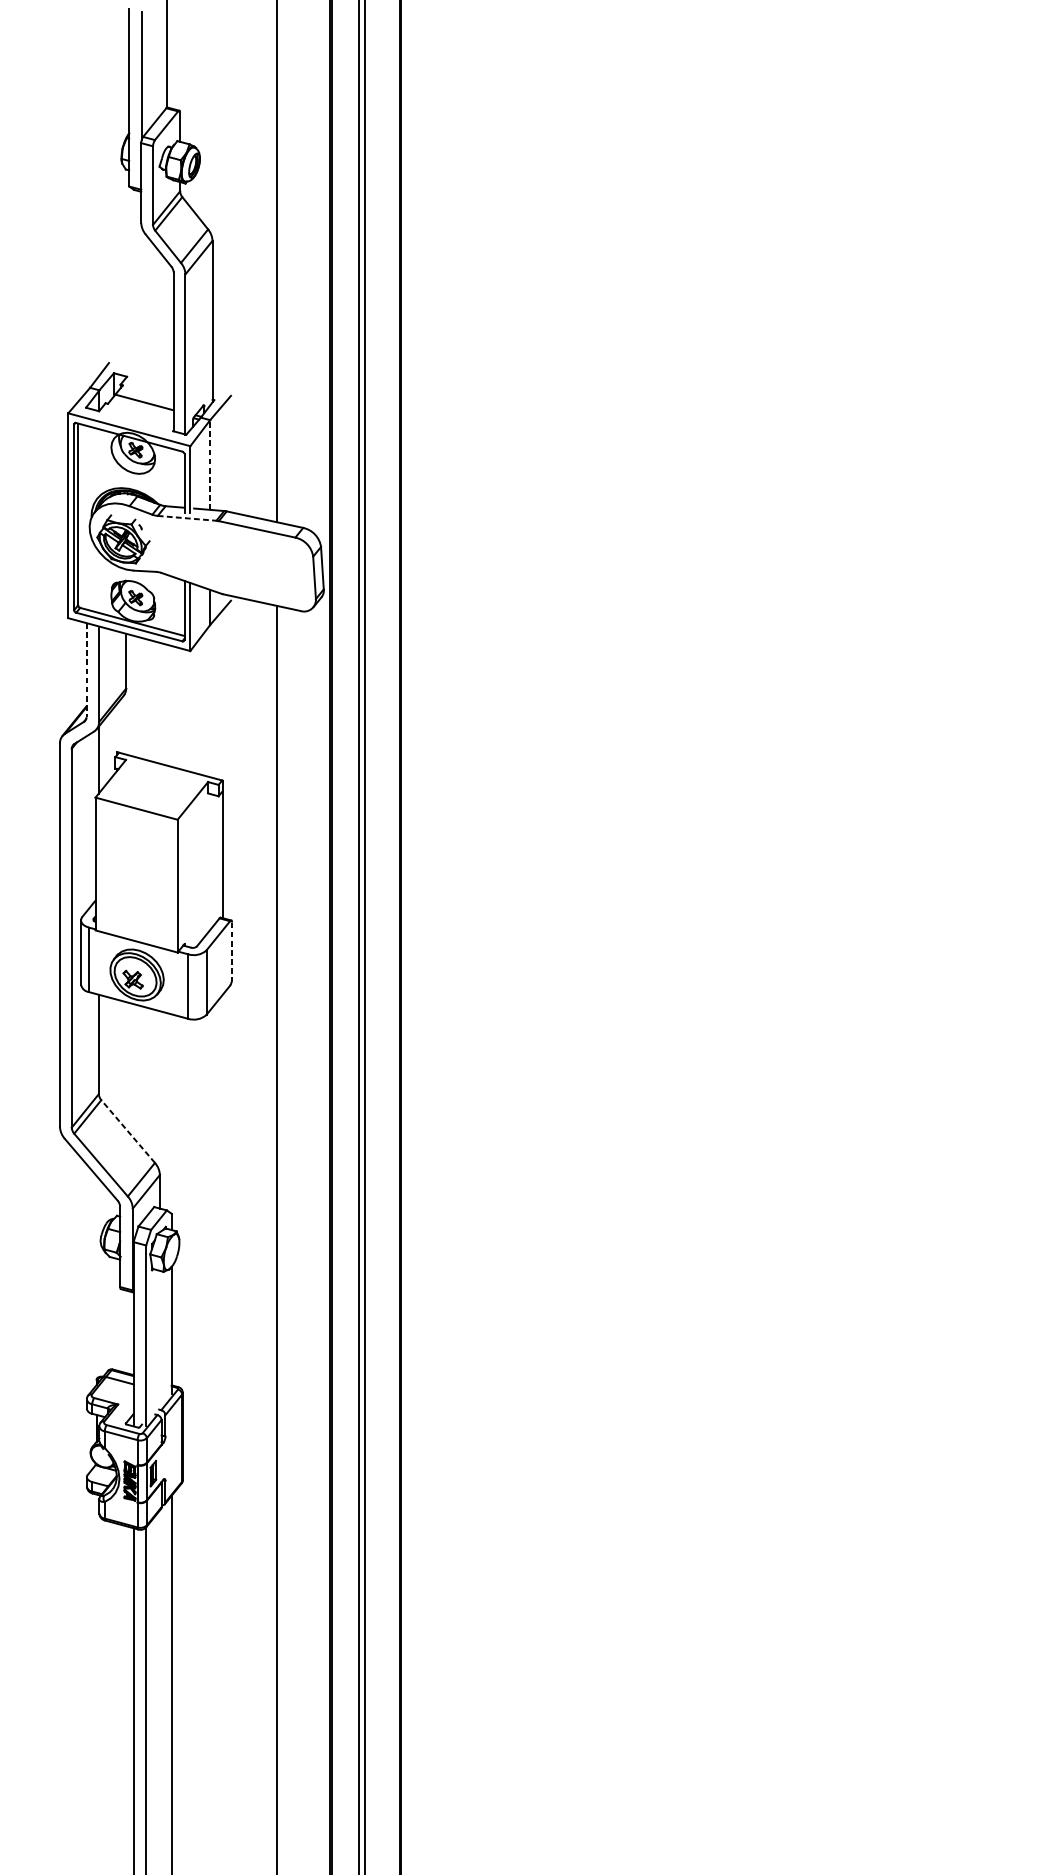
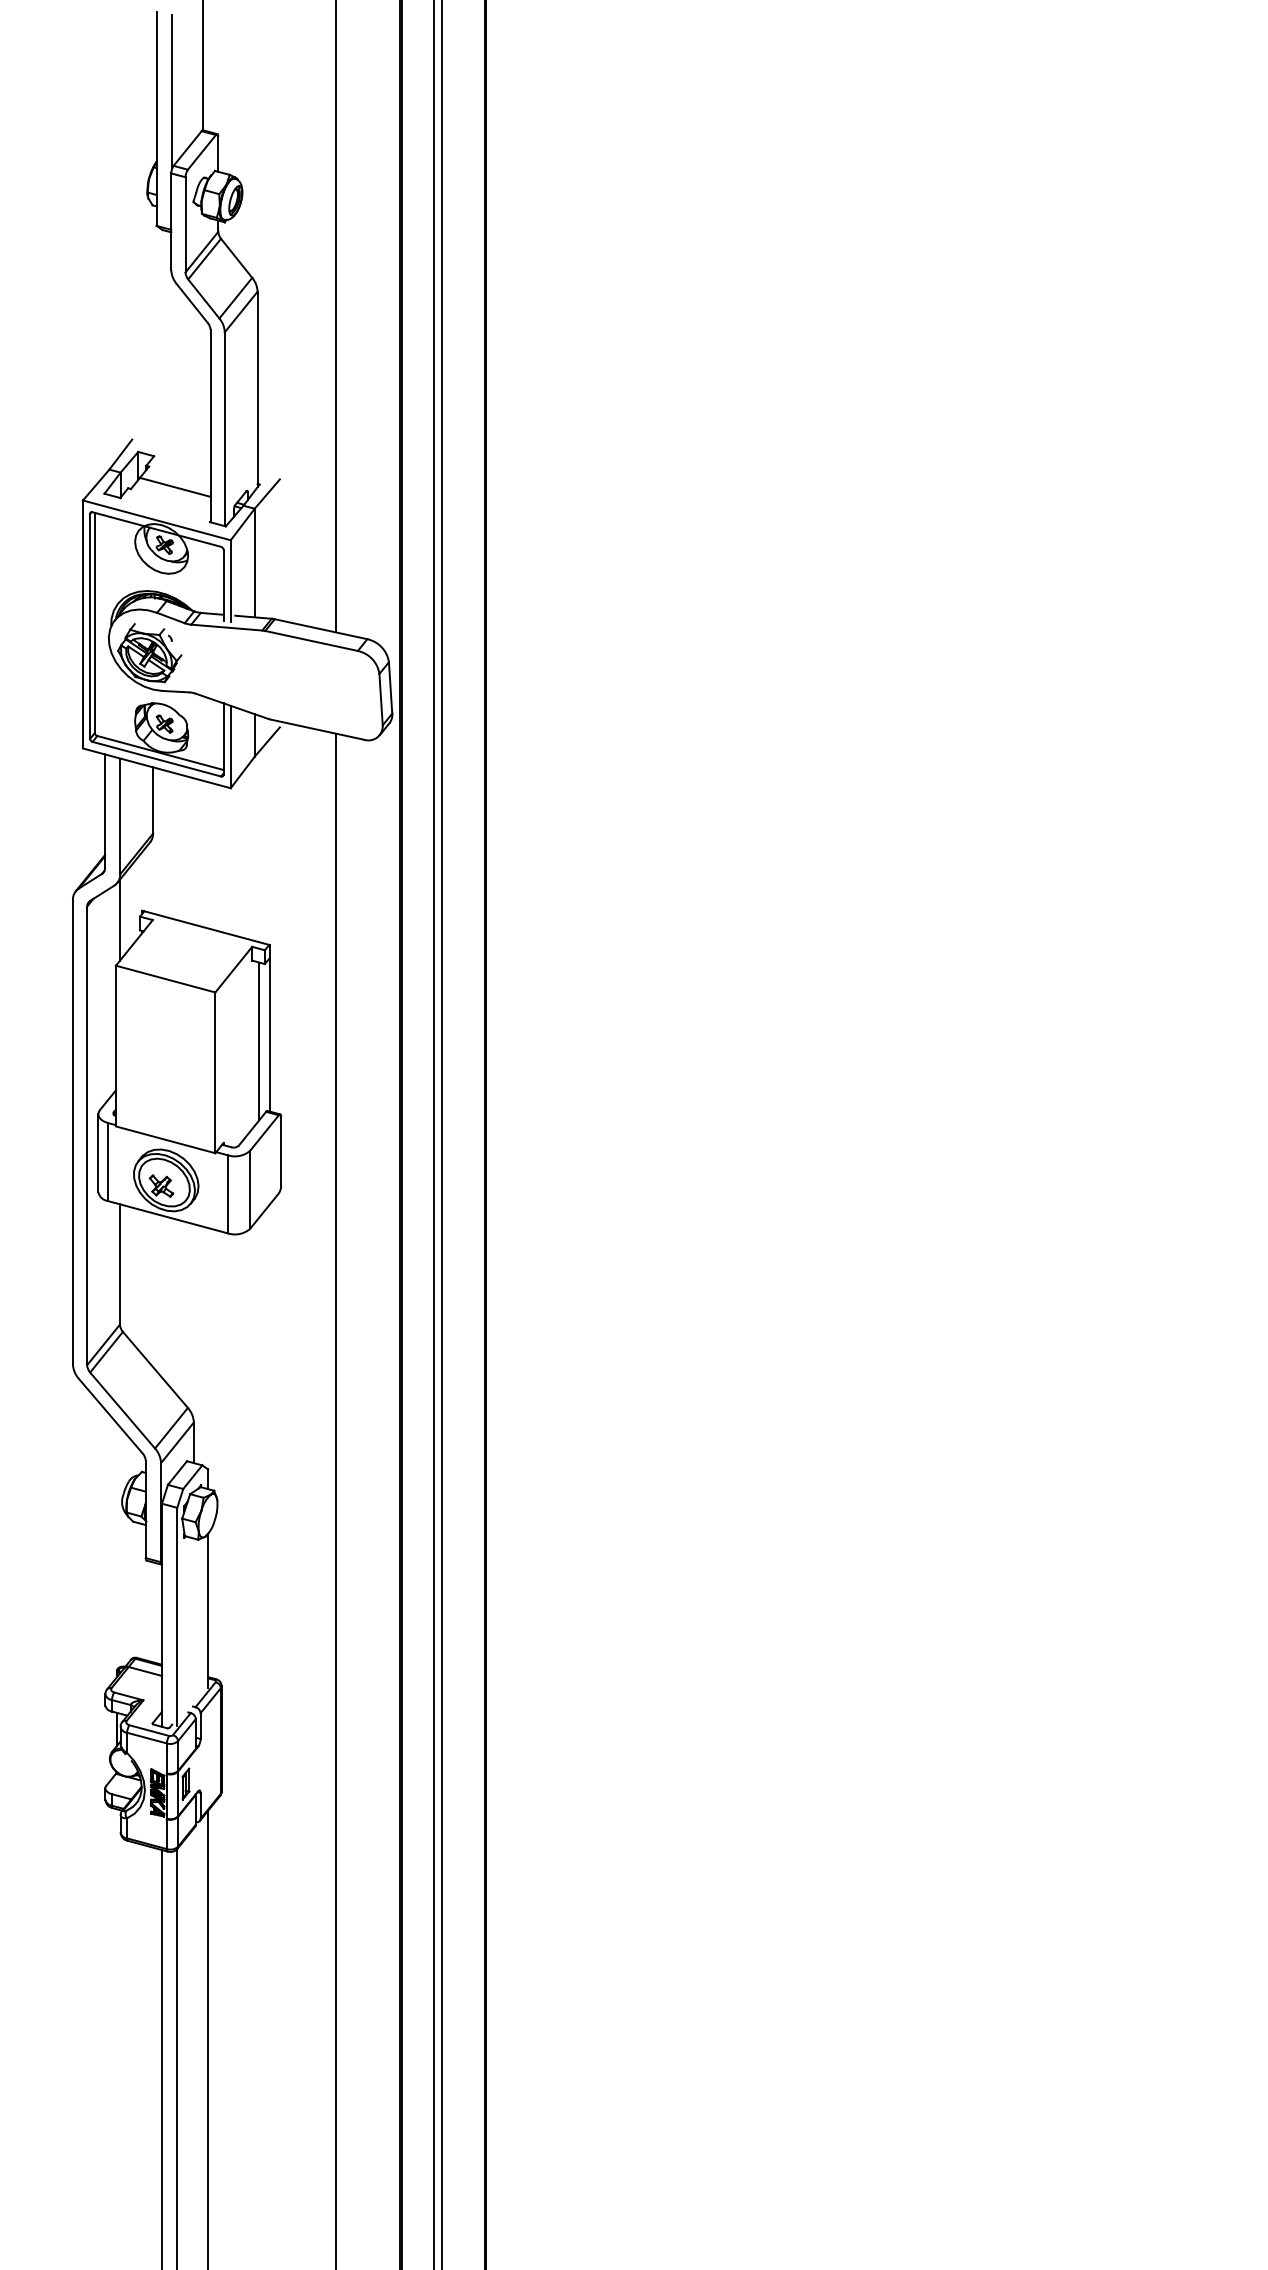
line: (209, 464) -> (254, 562), dashed -> solid
line: (186, 518) -> (226, 627), dashed -> solid
line: (86, 670) -> (105, 811), dashed -> solid
line: (214, 860) -> (259, 1041), added
line: (232, 951) -> (281, 1151), dashed -> solid
line: (128, 1131) -> (155, 1369), dashed -> solid

